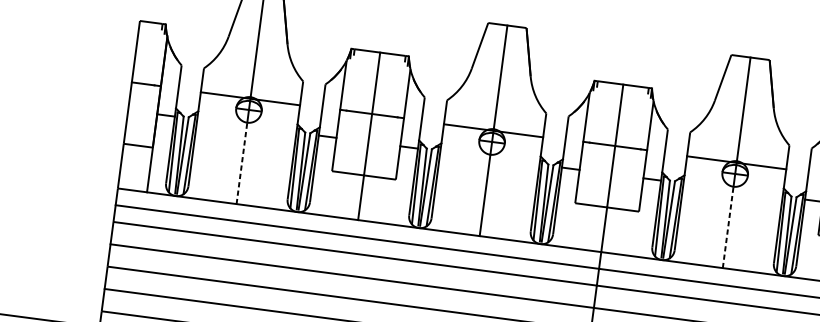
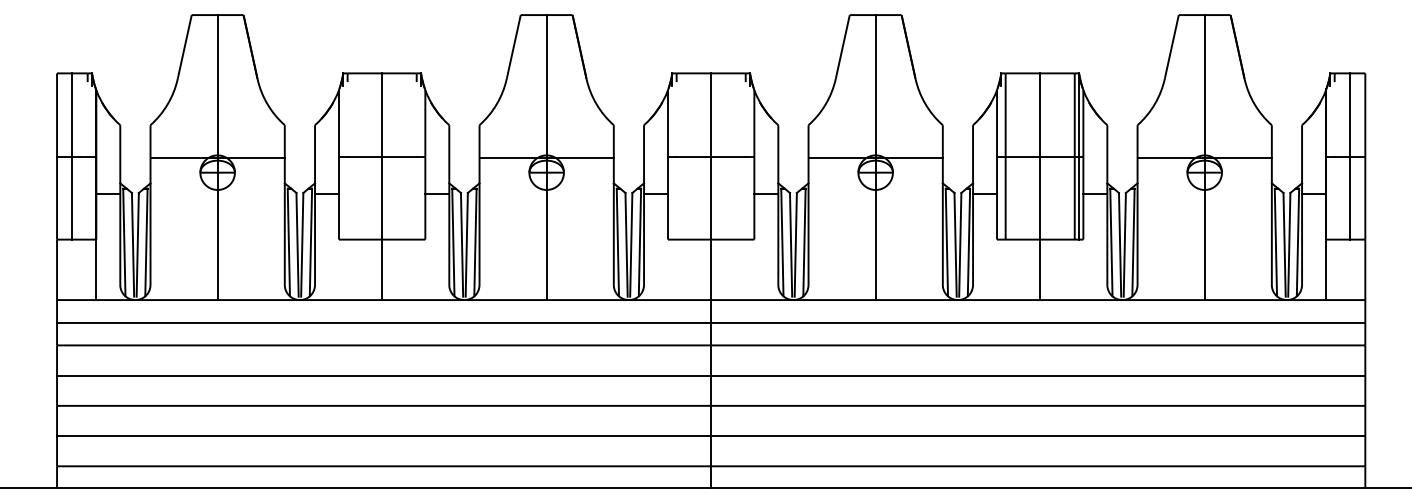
line: (143, 83) -> (72, 156), added
line: (241, 163) -> (217, 244), dashed -> solid
line: (728, 227) -> (875, 244), dashed -> solid

